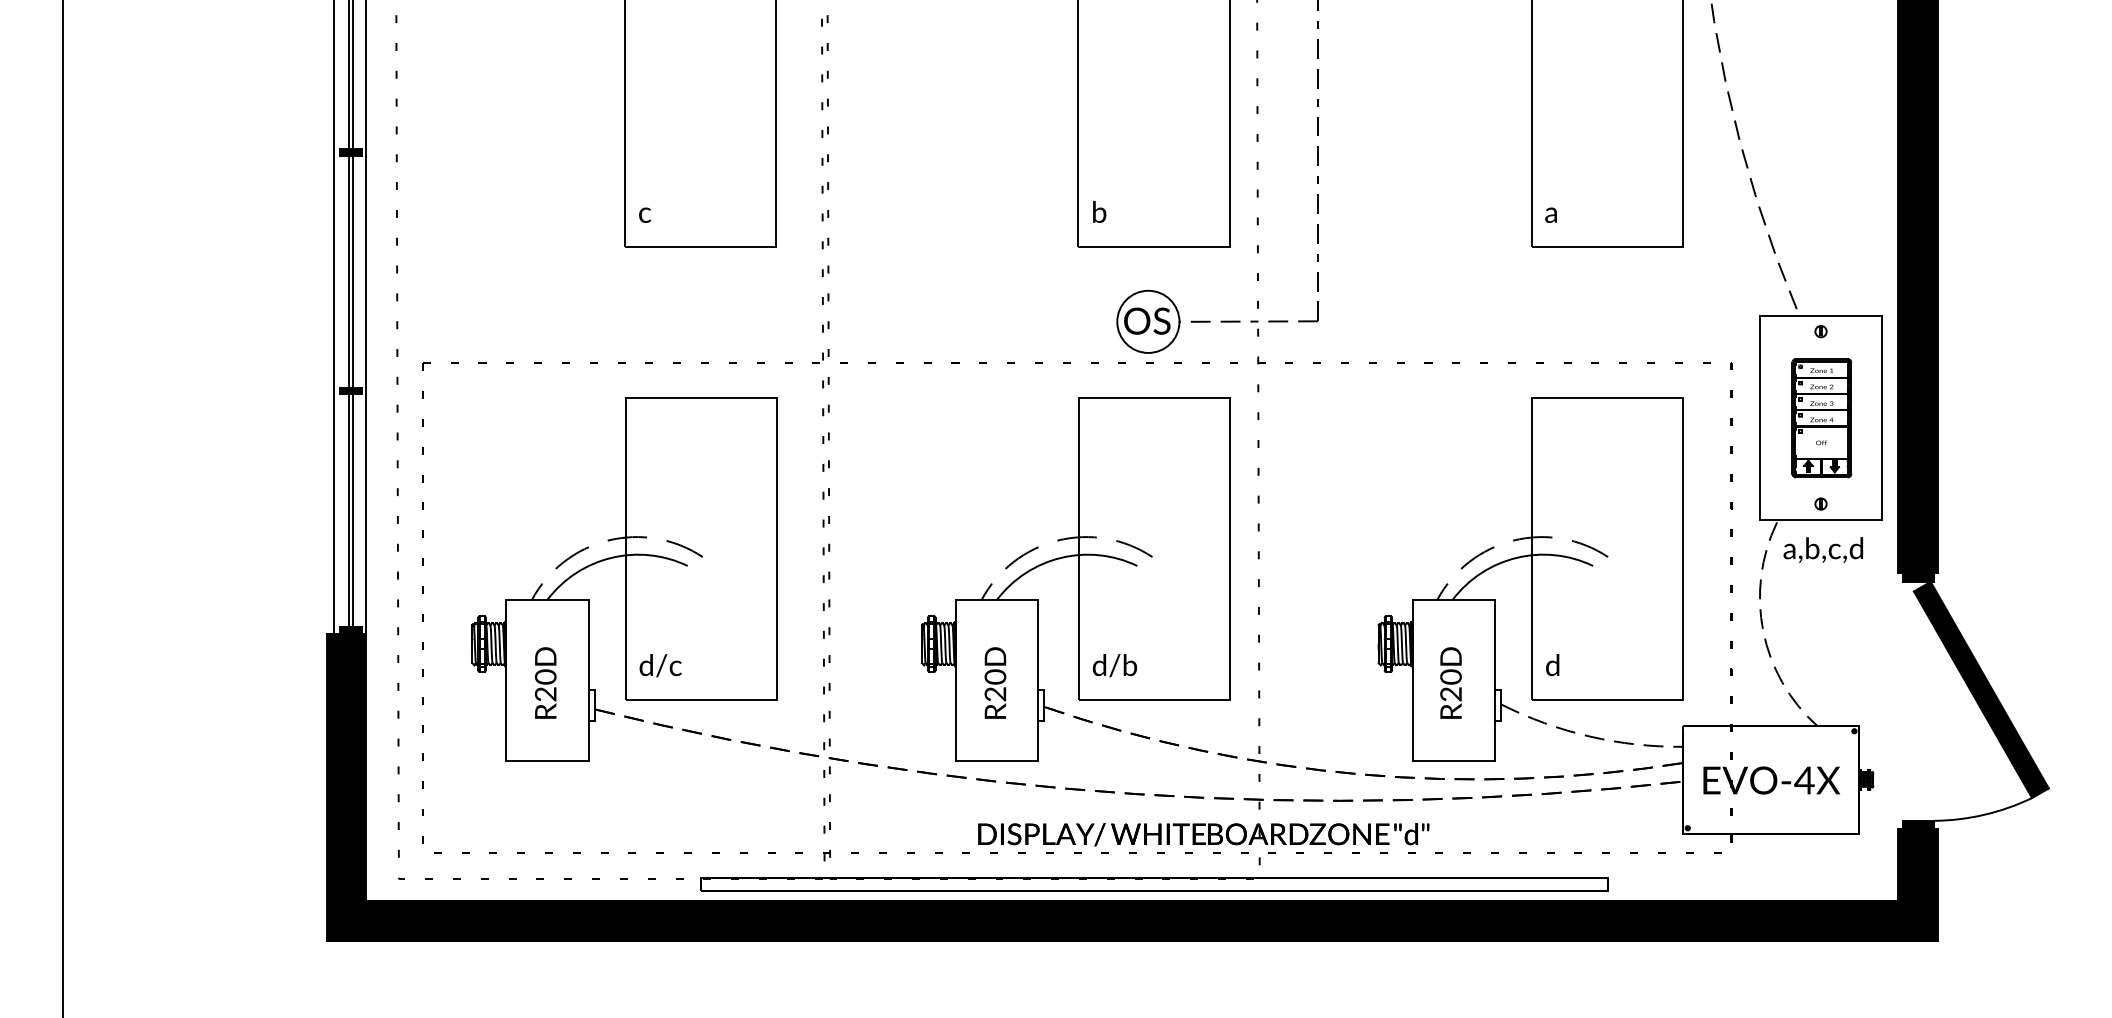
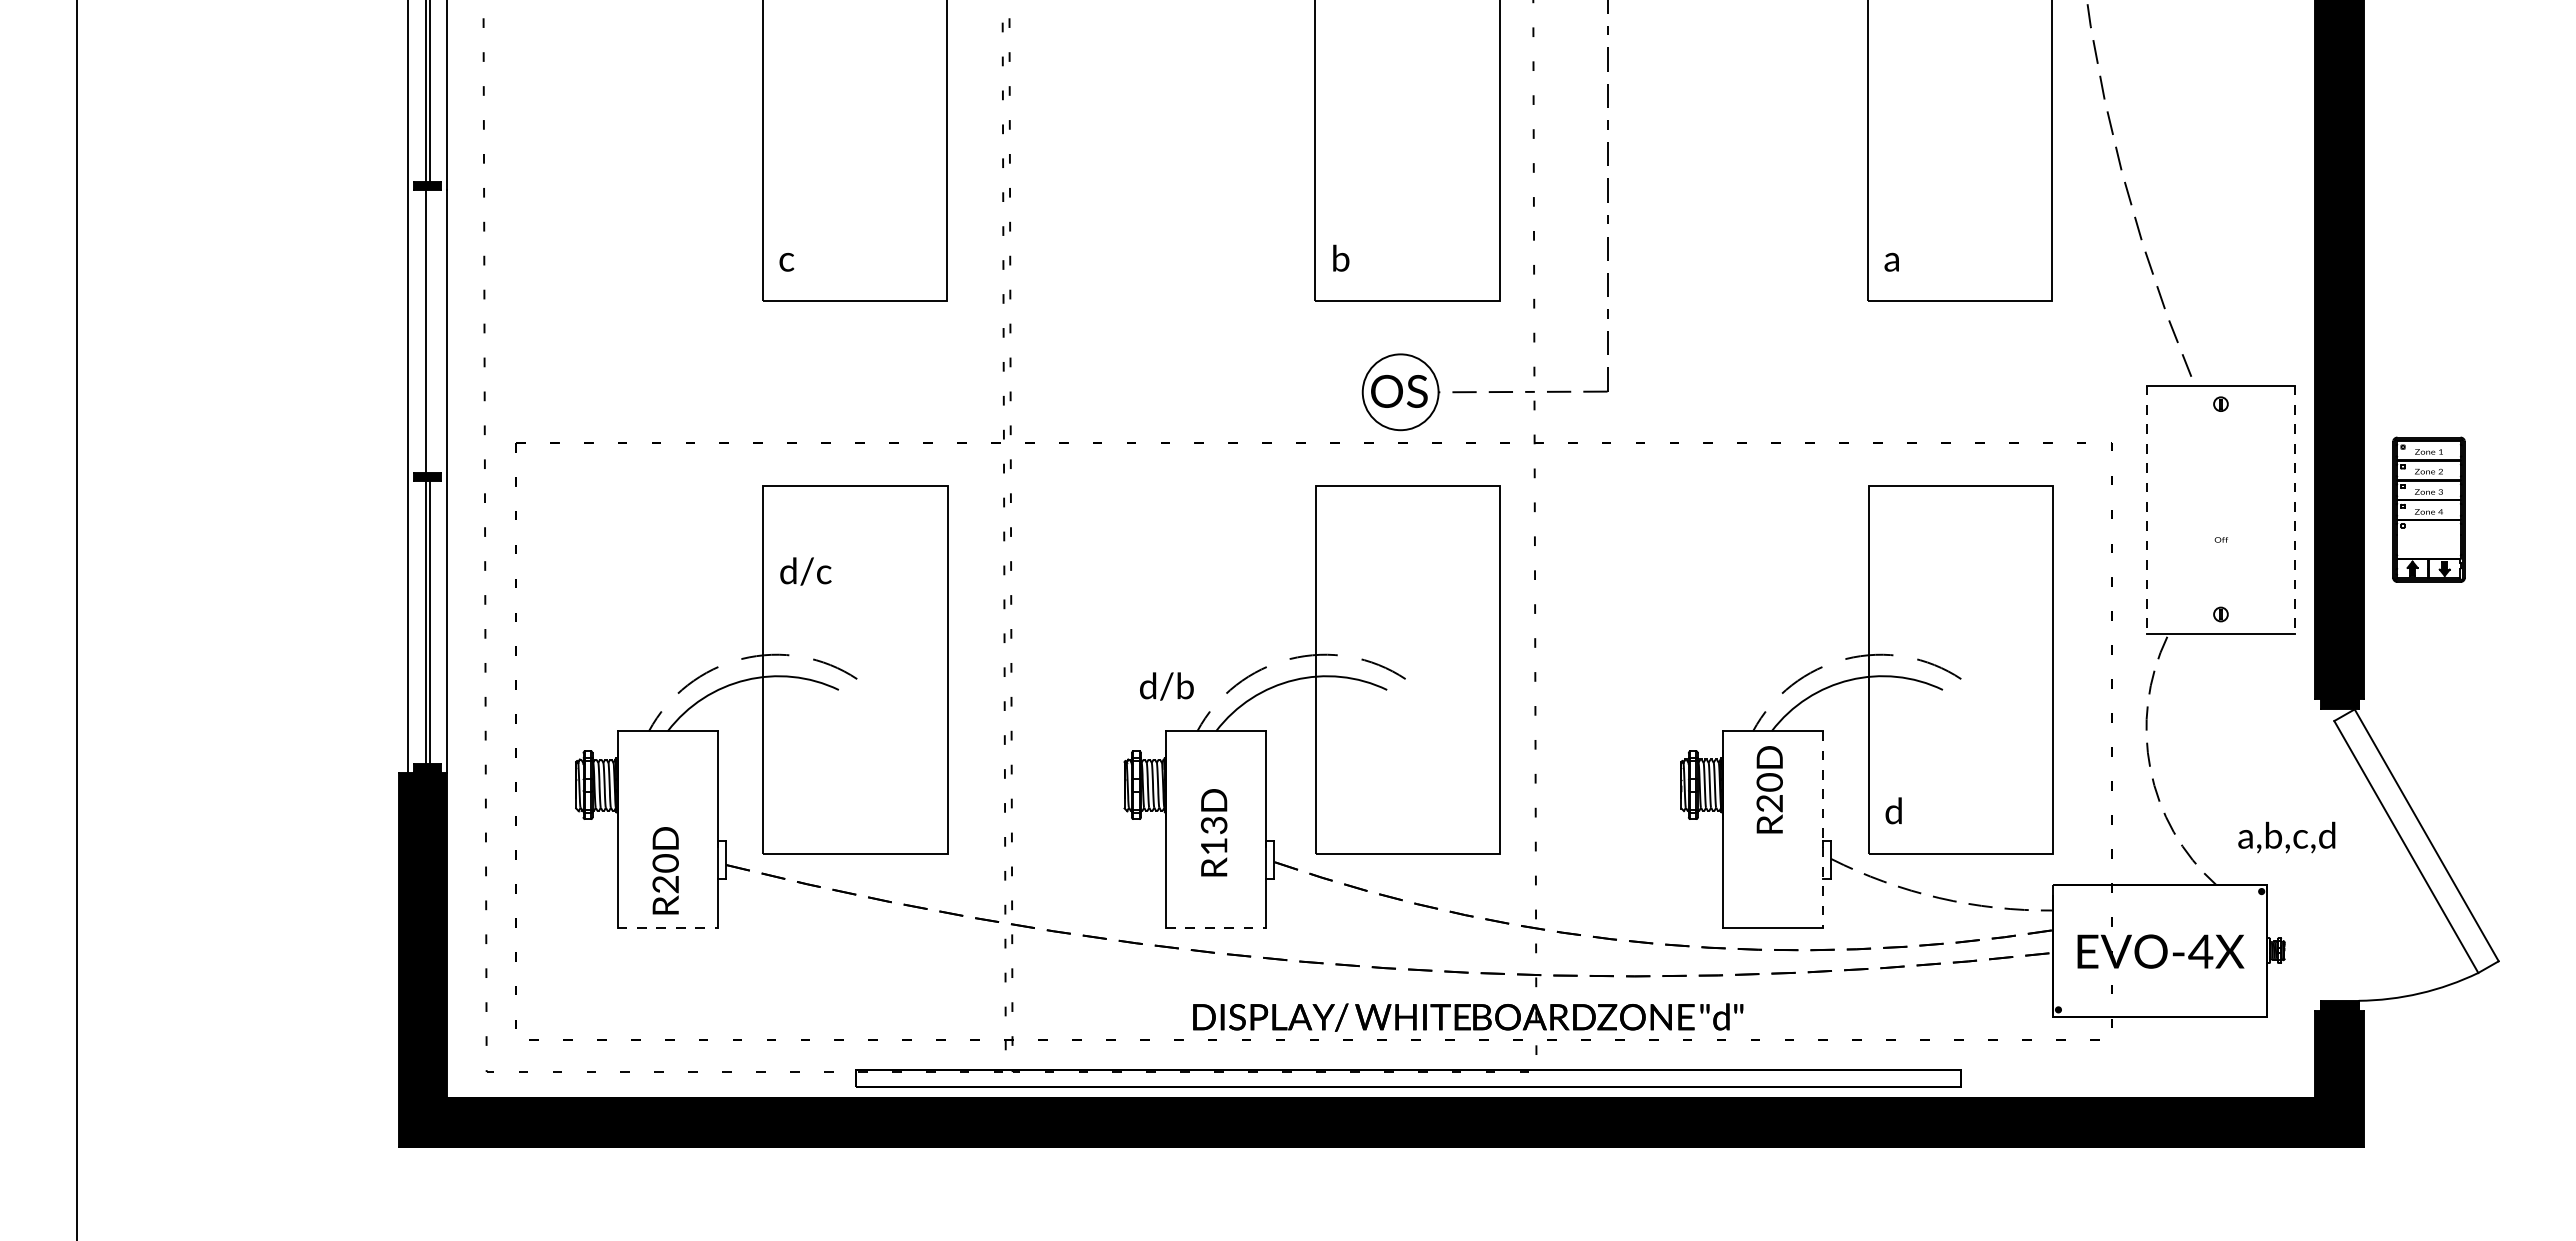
line: (352, 272) -> (430, 331), removed
part: (1821, 417) -> (2428, 509), moved
line: (1760, 418) -> (2147, 510), solid -> dashed
line: (1881, 418) -> (2294, 510), solid -> dashed
text: (1823, 550) -> (2286, 837), moved
text: (660, 665) -> (805, 571), moved
text: (1114, 665) -> (1166, 686), moved
line: (1495, 681) -> (1823, 830), solid -> dashed
text: (545, 682) -> (665, 870), moved
text: (1450, 682) -> (1769, 789), moved
text: (994, 685) -> (1213, 835), R20D -> R13D
fill: (1981, 689) -> (2416, 840), removed
line: (548, 761) -> (668, 928), solid -> dashed
line: (997, 761) -> (1216, 928), solid -> dashed

